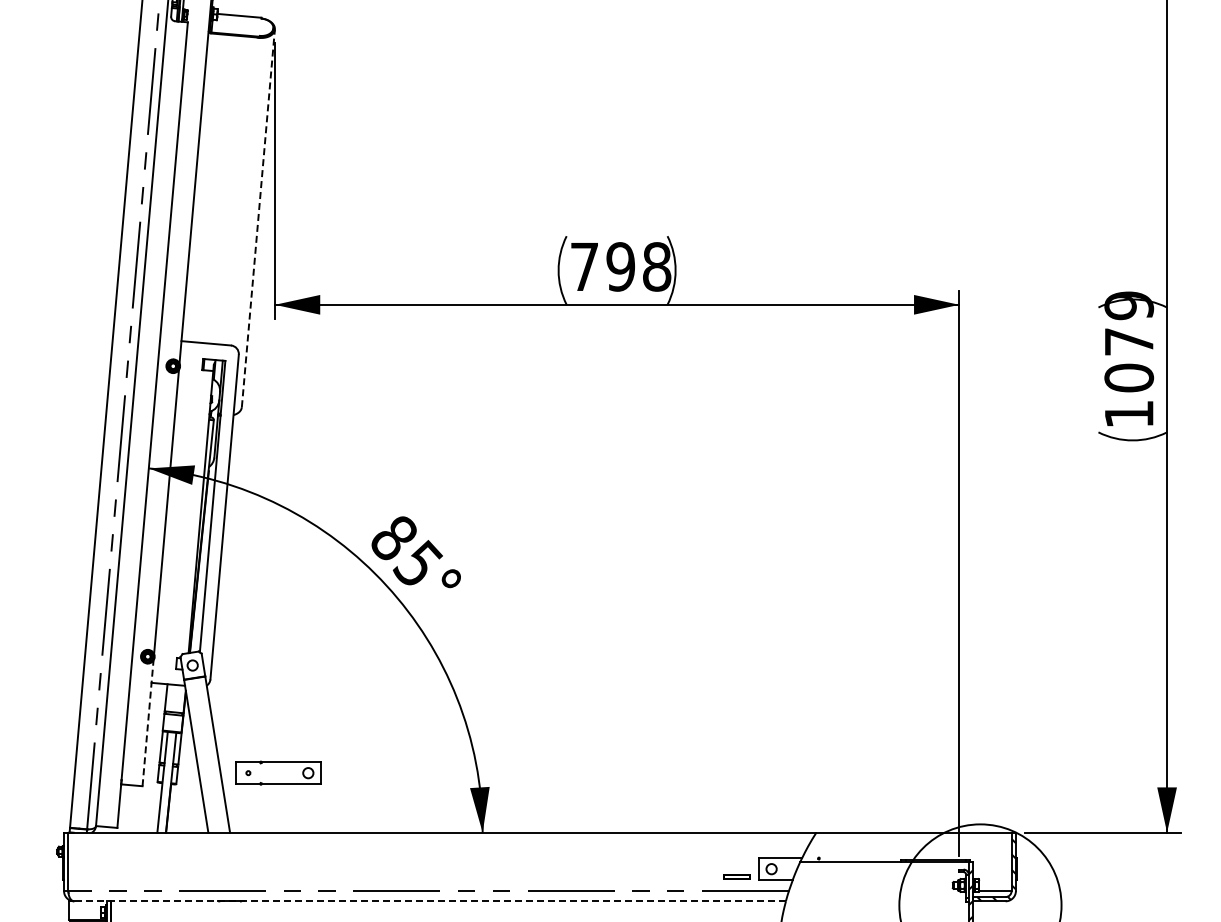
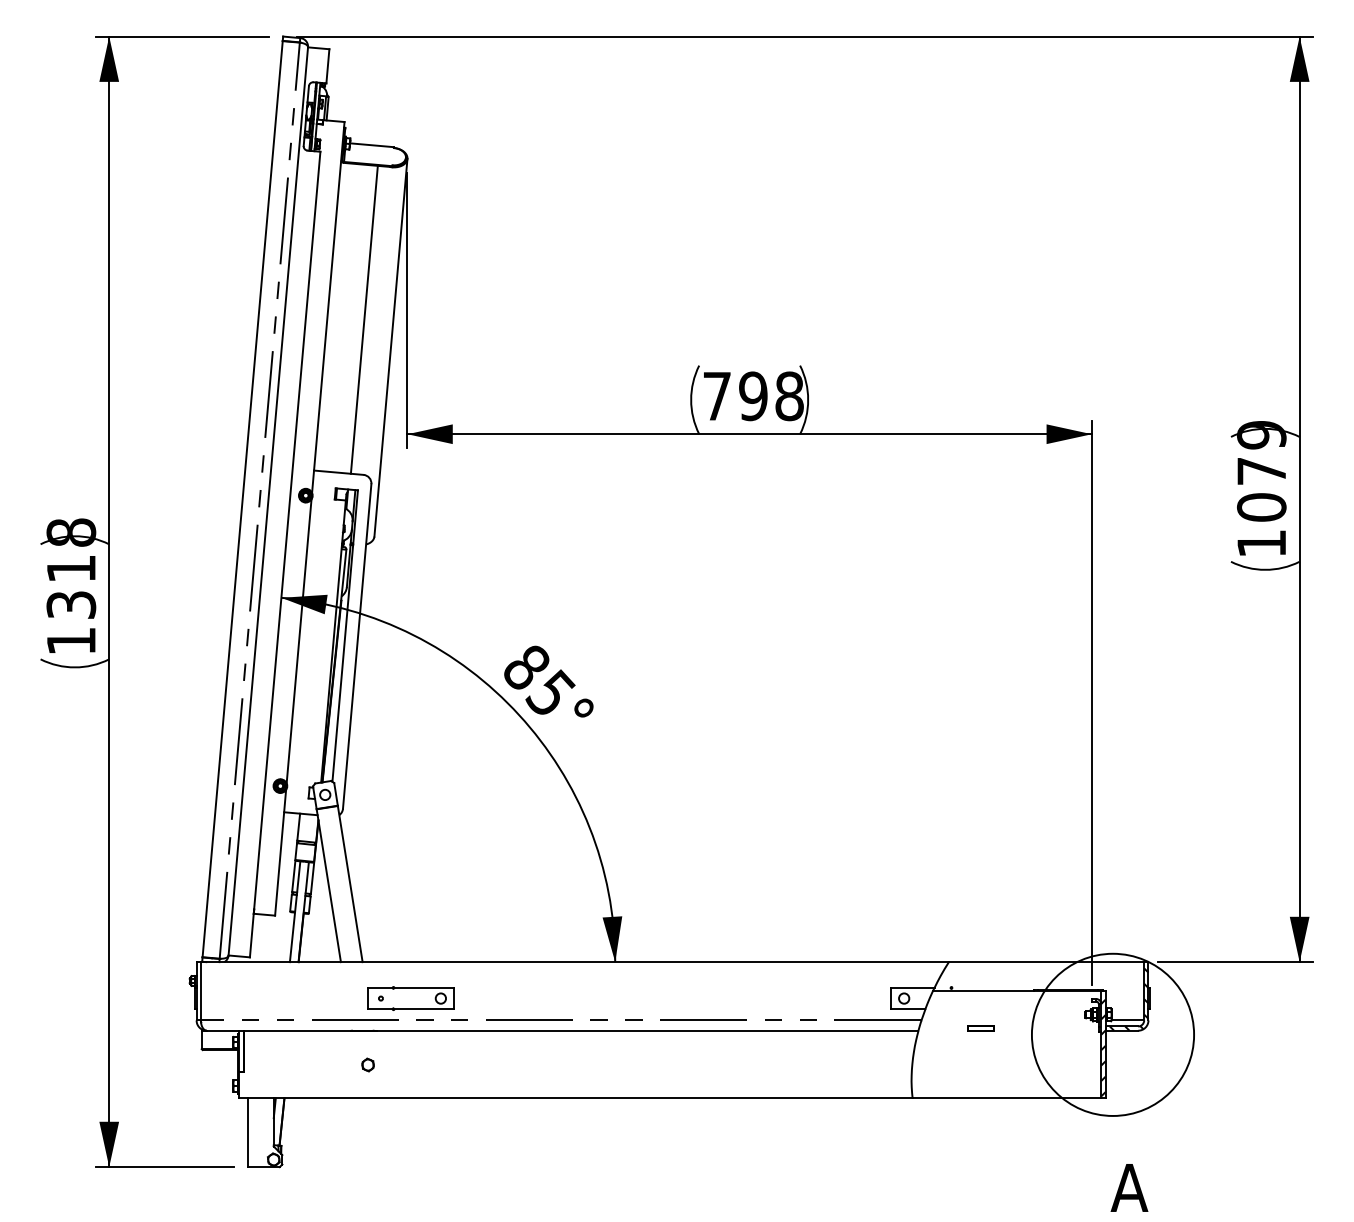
line: (230, 190) -> (363, 319), added
line: (257, 218) -> (390, 347), dashed -> solid
line: (147, 723) -> (280, 852), dashed -> solid
part: (277, 773) -> (410, 998), moved
part: (735, 877) -> (980, 1028), moved
line: (429, 901) -> (562, 1030), dashed -> solid

